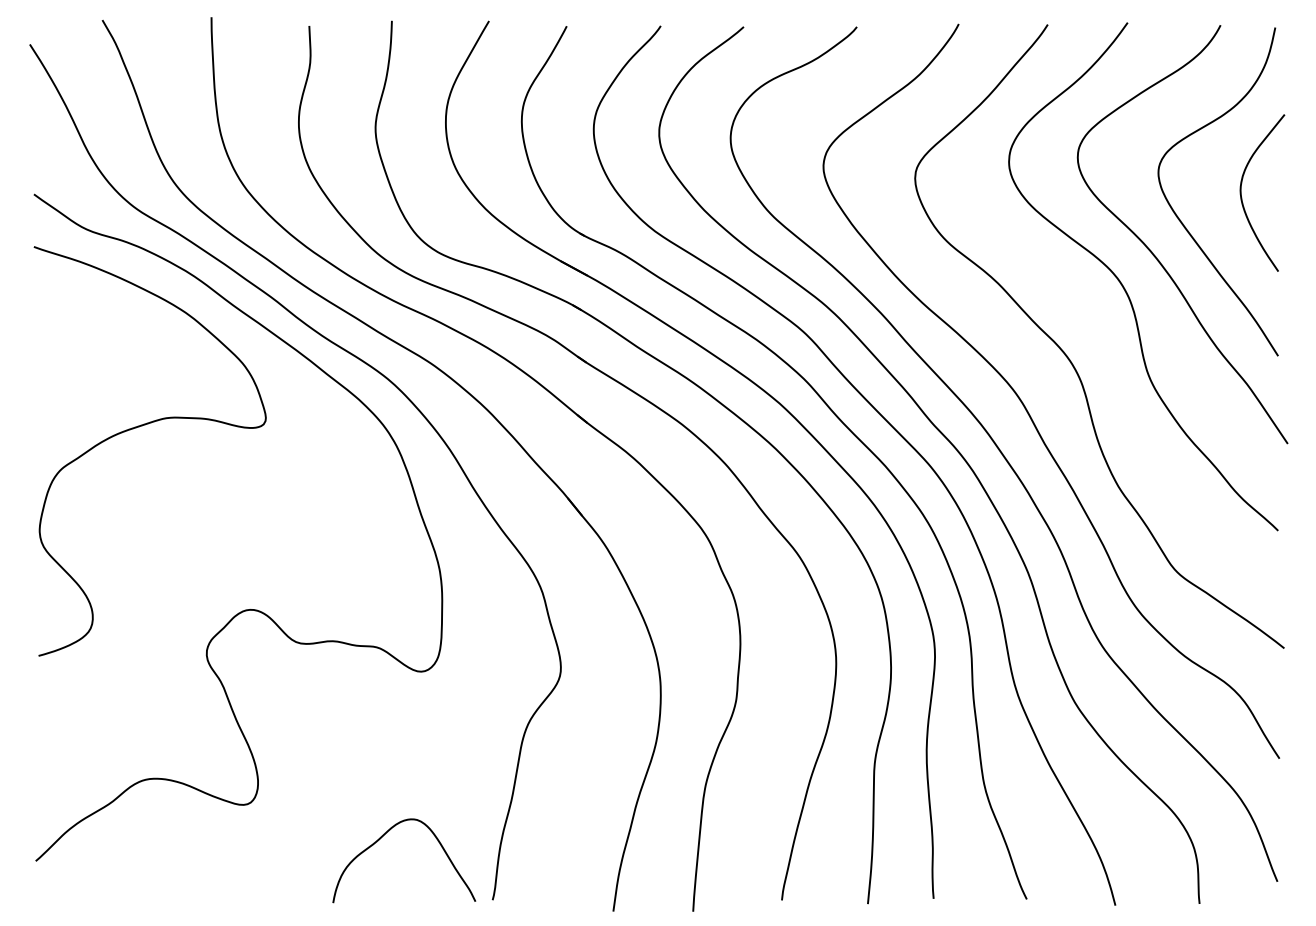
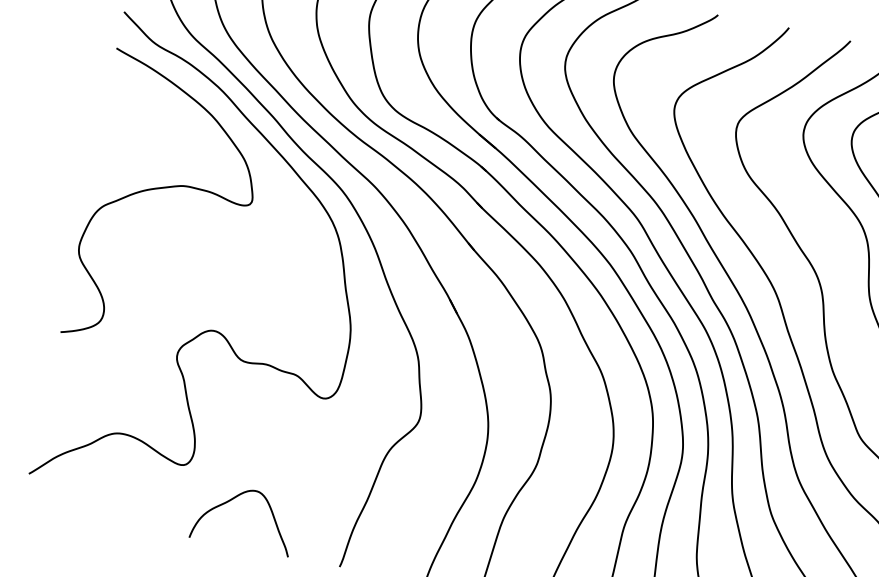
curve: (382, 837) -> (232, 499), moved

